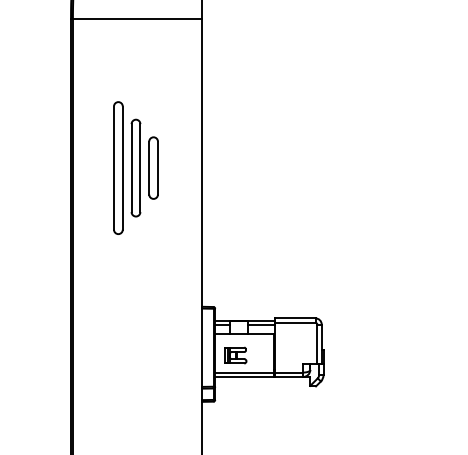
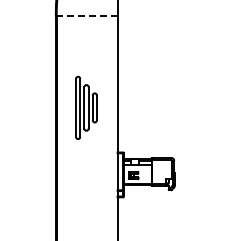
line: (135, 19) -> (86, 16), solid -> dashed
part: (135, 167) -> (86, 107), moved

